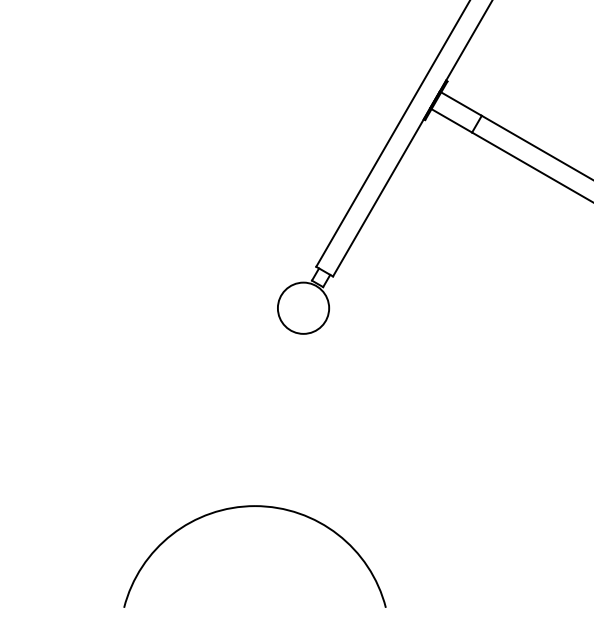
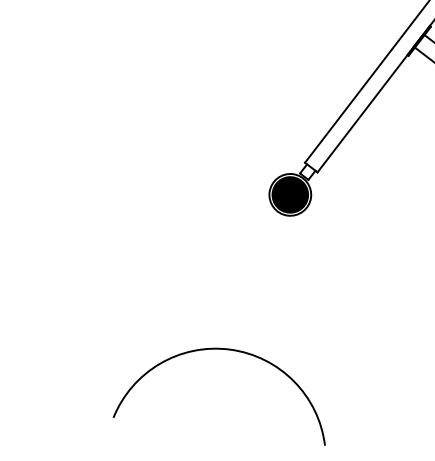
fill: (303, 308) -> (290, 195), added

